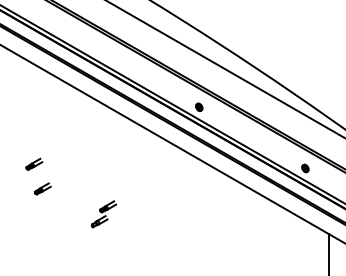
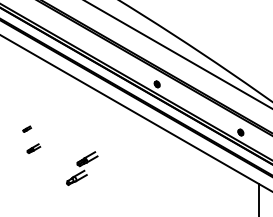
part: (34, 163) -> (27, 128), size x0.6
part: (103, 214) -> (81, 168), size x1.6

